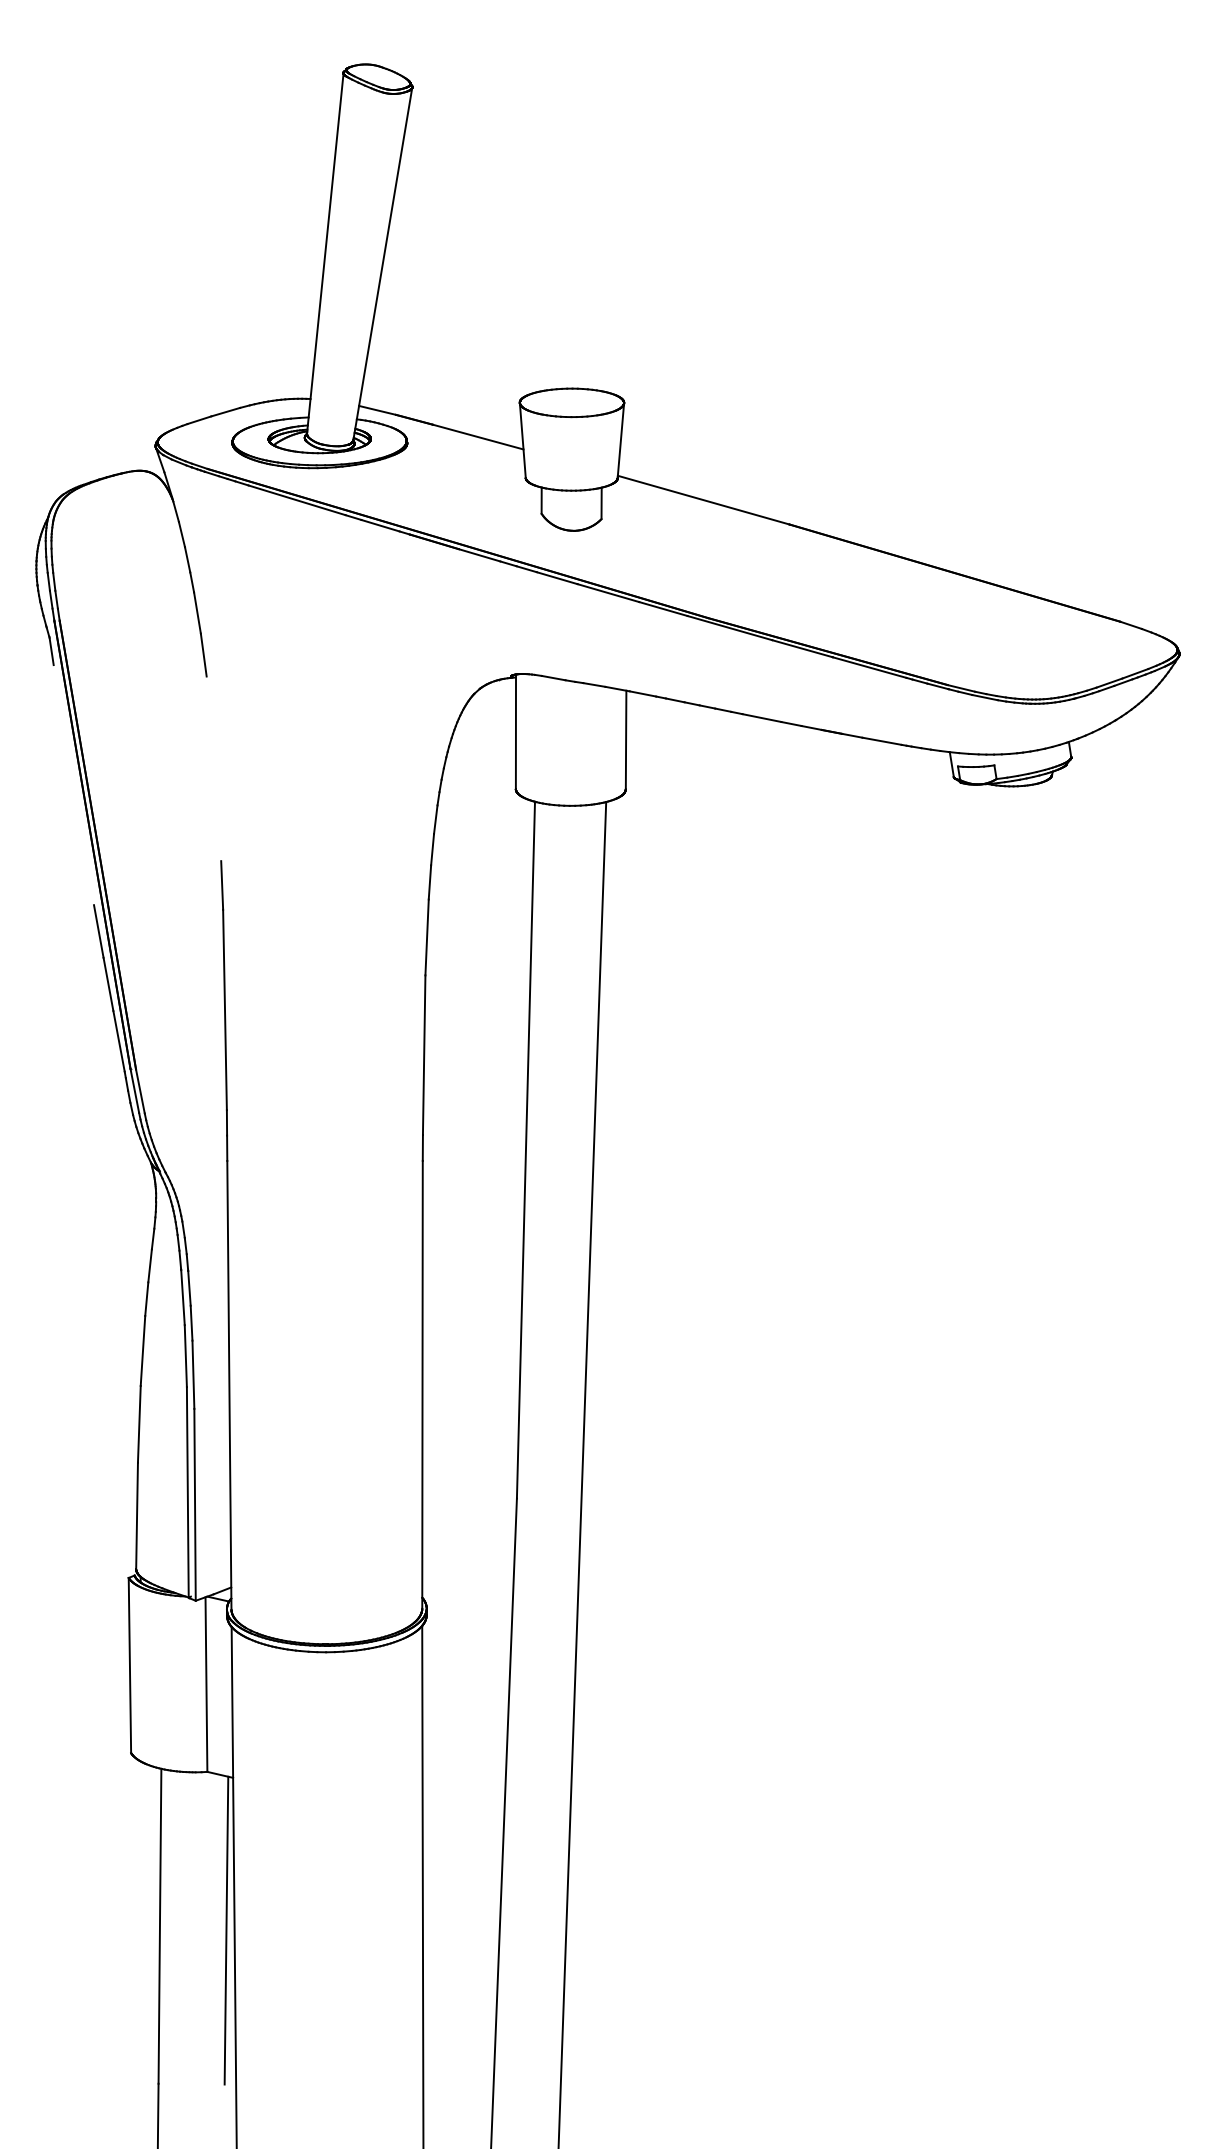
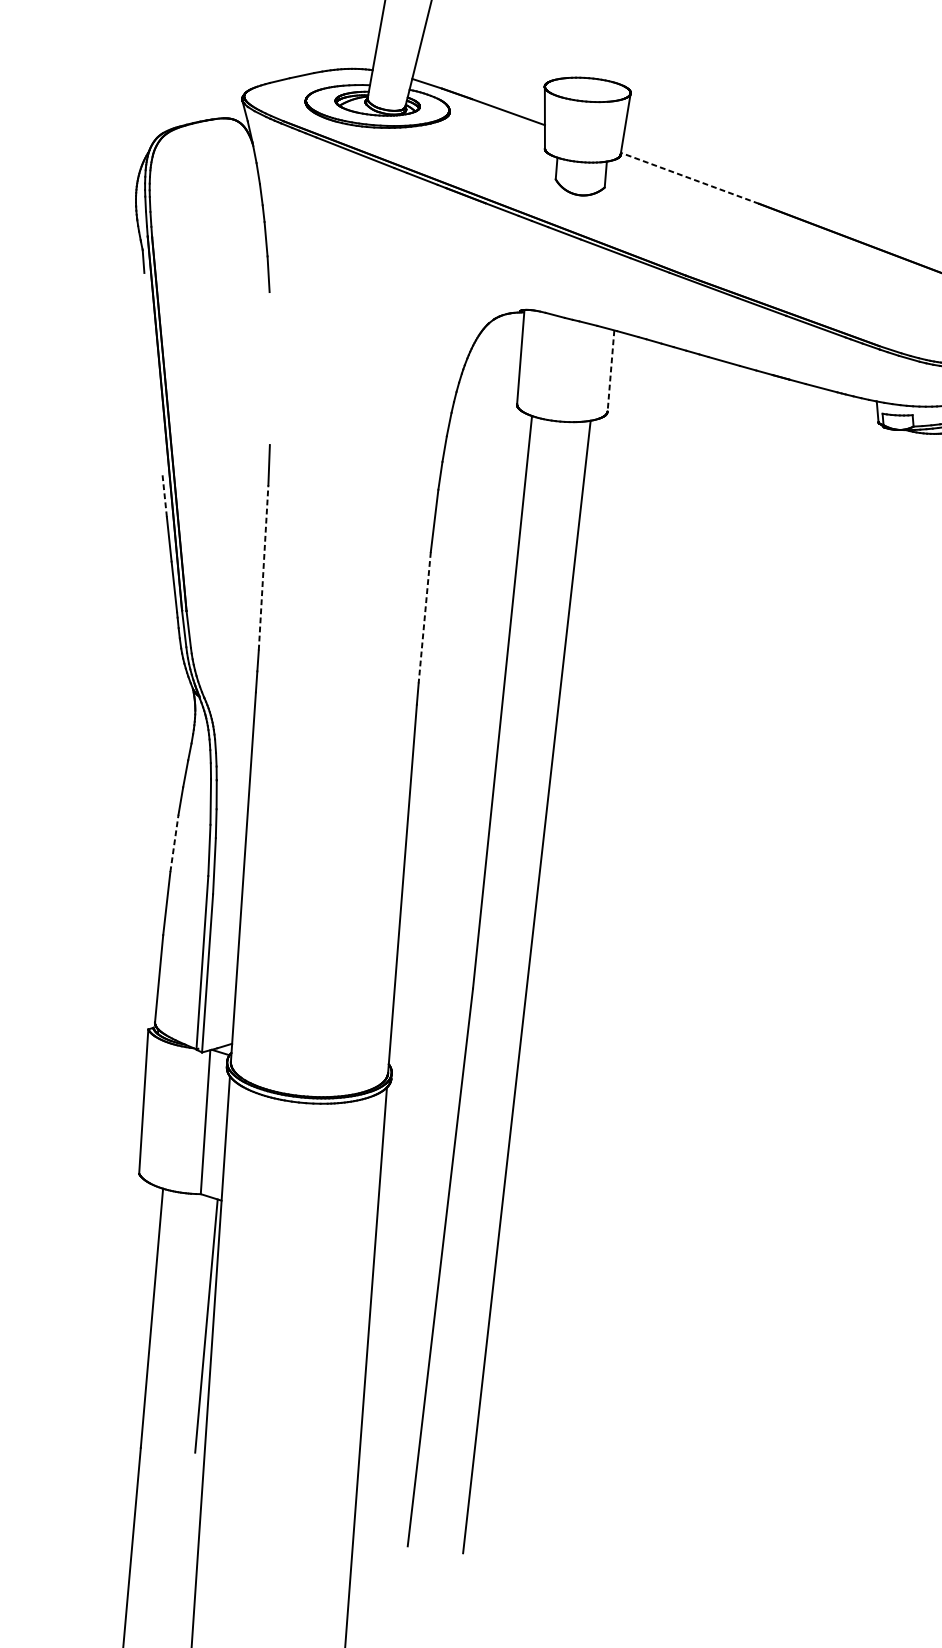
line: (703, 500) -> (689, 178), solid -> dashed
line: (626, 740) -> (611, 371), solid -> dashed
line: (98, 931) -> (164, 495), solid -> dashed
line: (225, 1009) -> (264, 567), solid -> dashed
line: (424, 1055) -> (424, 617), solid -> dashed
line: (143, 1350) -> (174, 843), solid -> dashed

